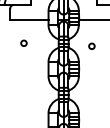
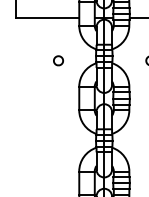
part: (23, 42) -> (57, 59), moved

